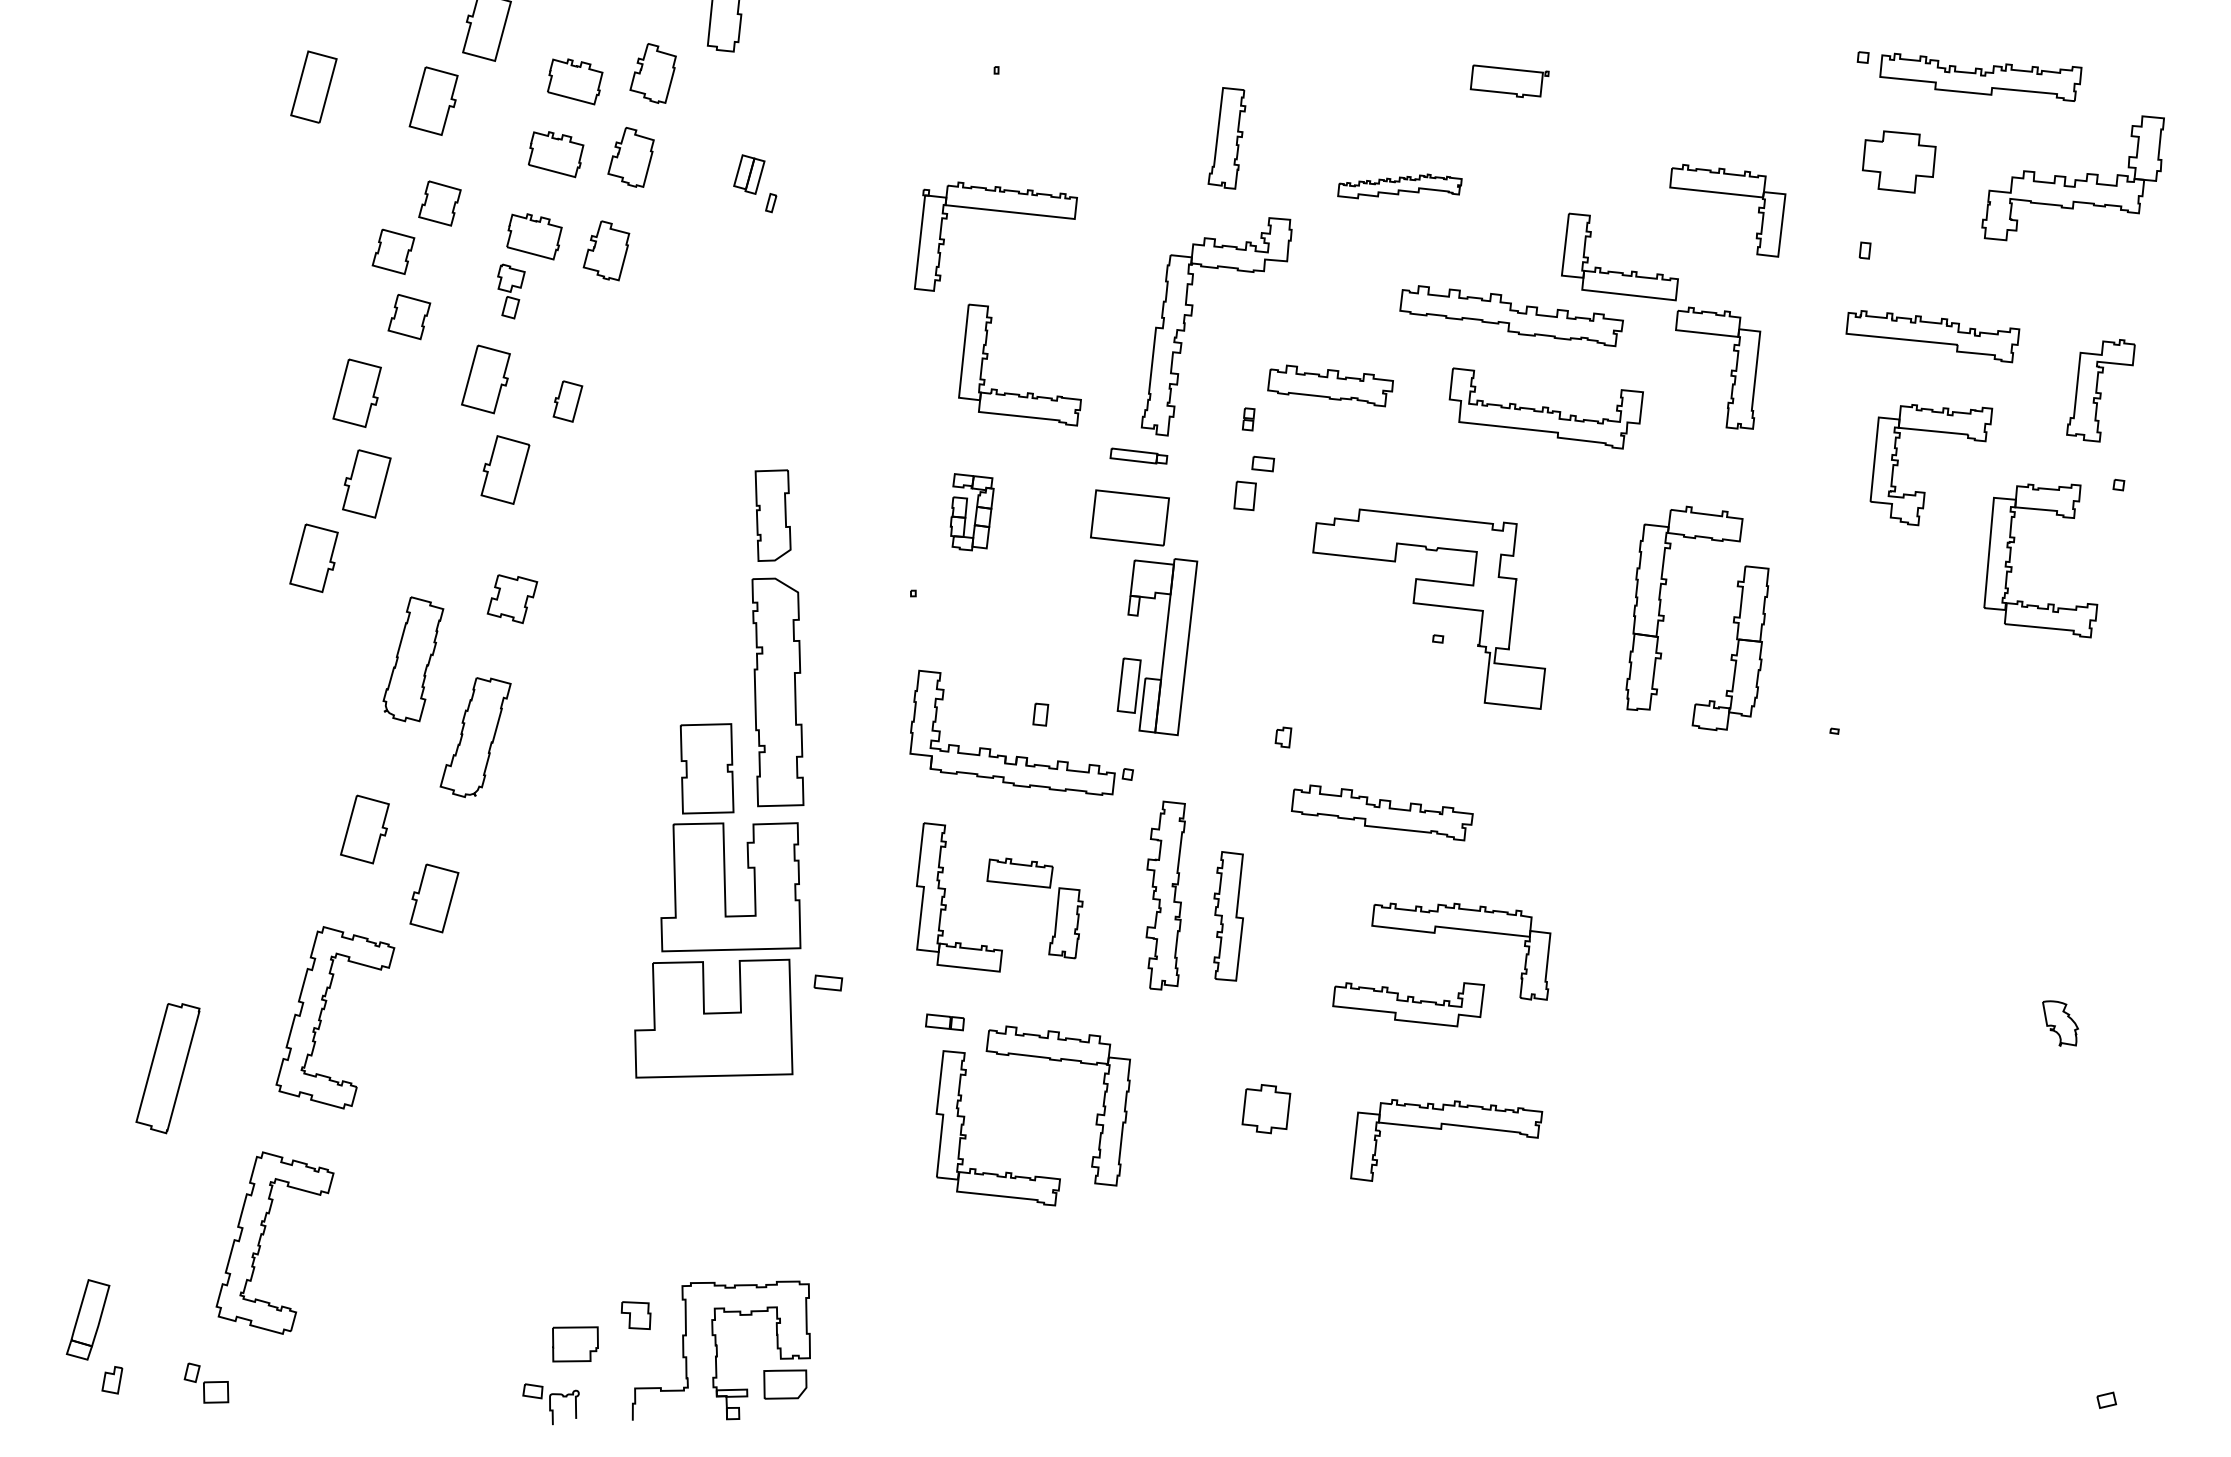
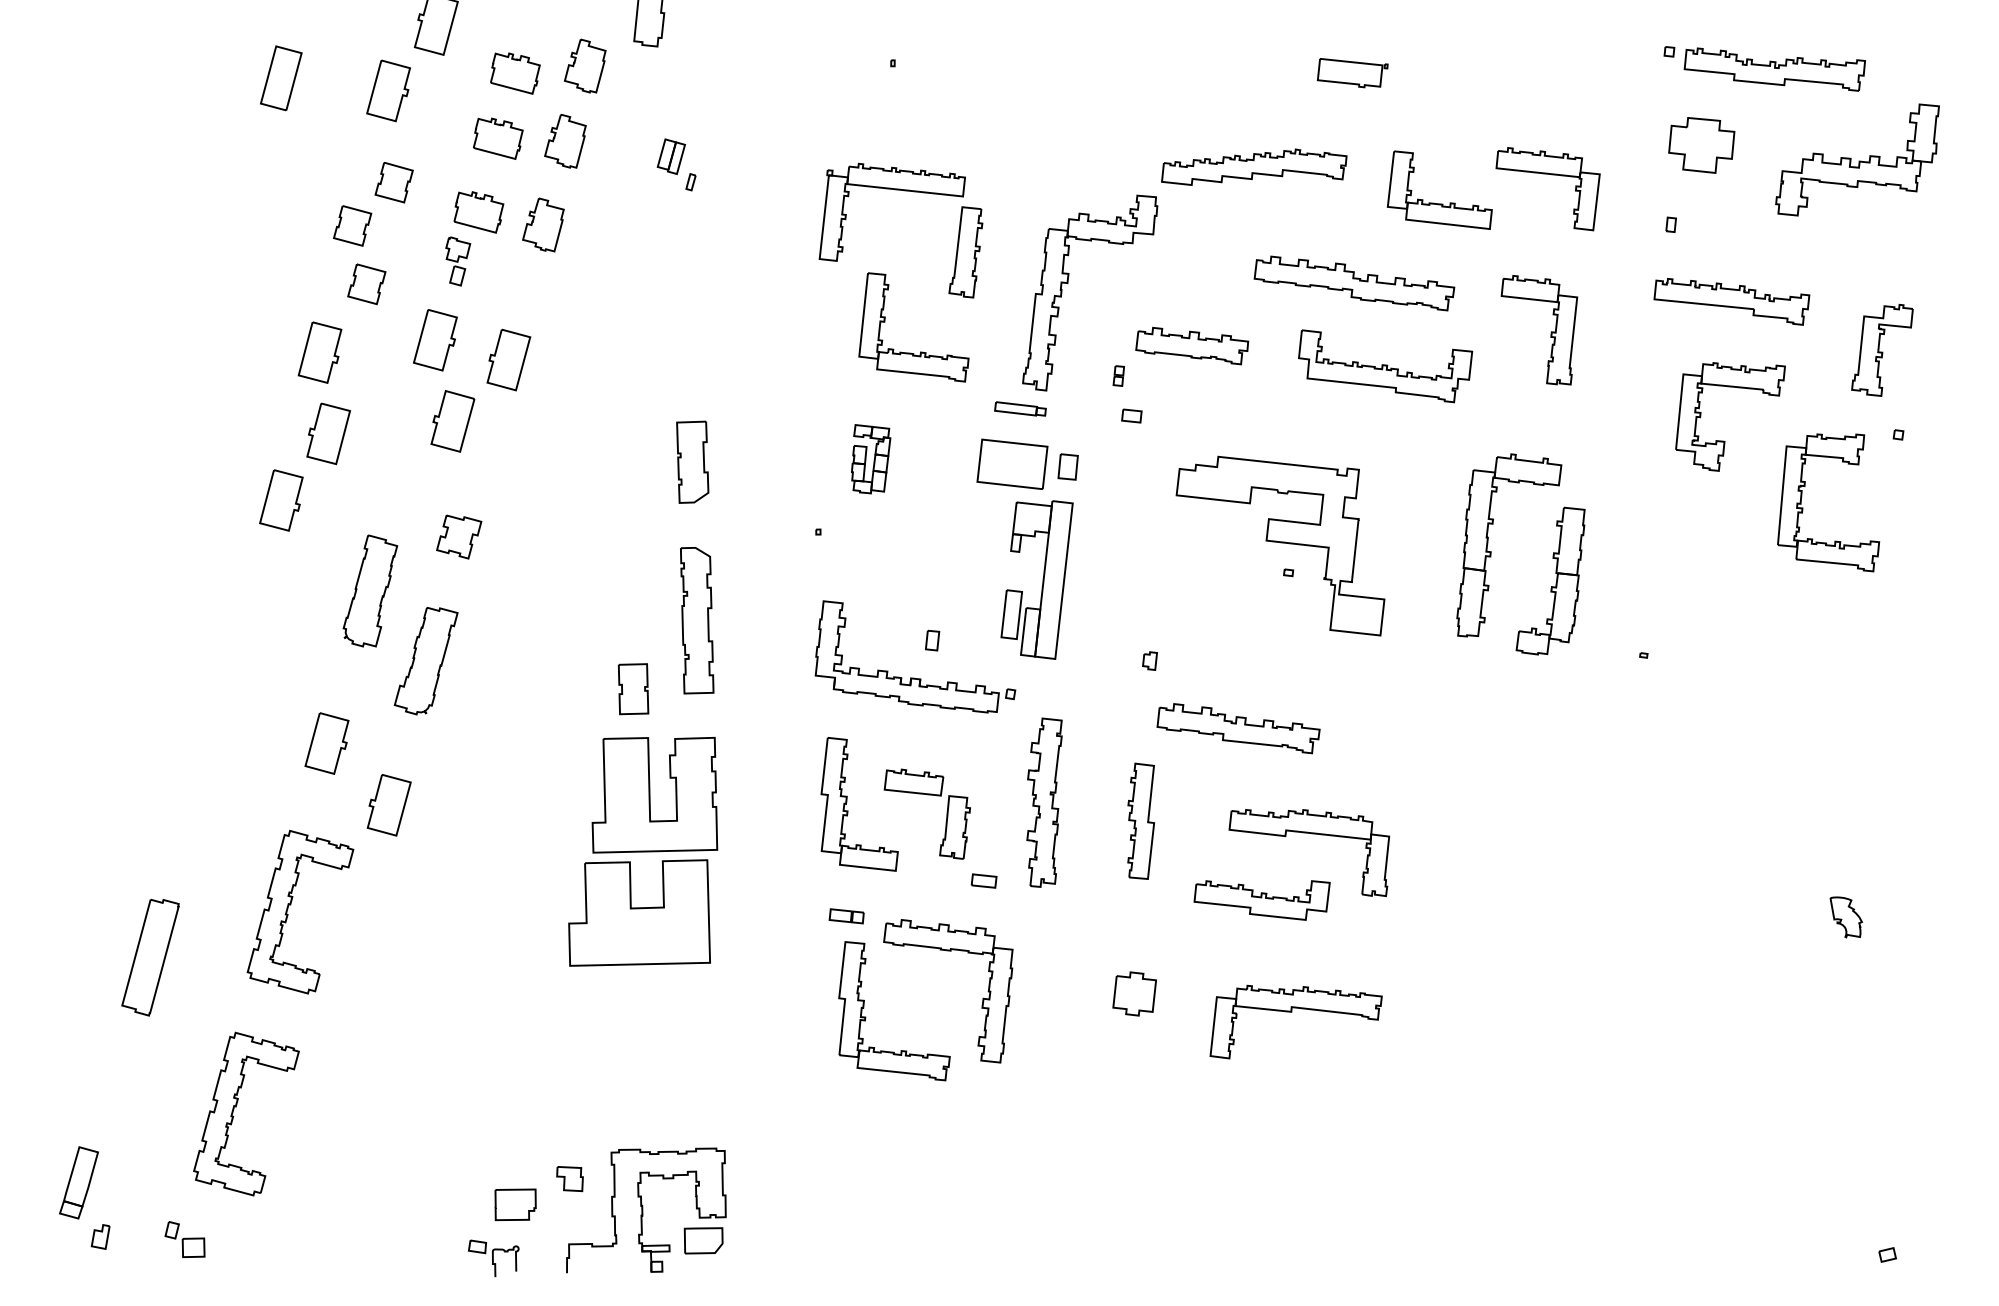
part: (1226, 138) -> (965, 252), moved
part: (1399, 186) -> (1253, 167), size x1.67
part: (1619, 271) -> (1439, 203), moved
part: (567, 401) -> (508, 360), size x1.67
part: (1244, 495) -> (1067, 466), moved
part: (778, 692) -> (697, 620), size x0.71
part: (706, 768) -> (633, 688), size x0.62
part: (1228, 916) -> (1141, 821), moved
part: (828, 982) -> (984, 880), moved

